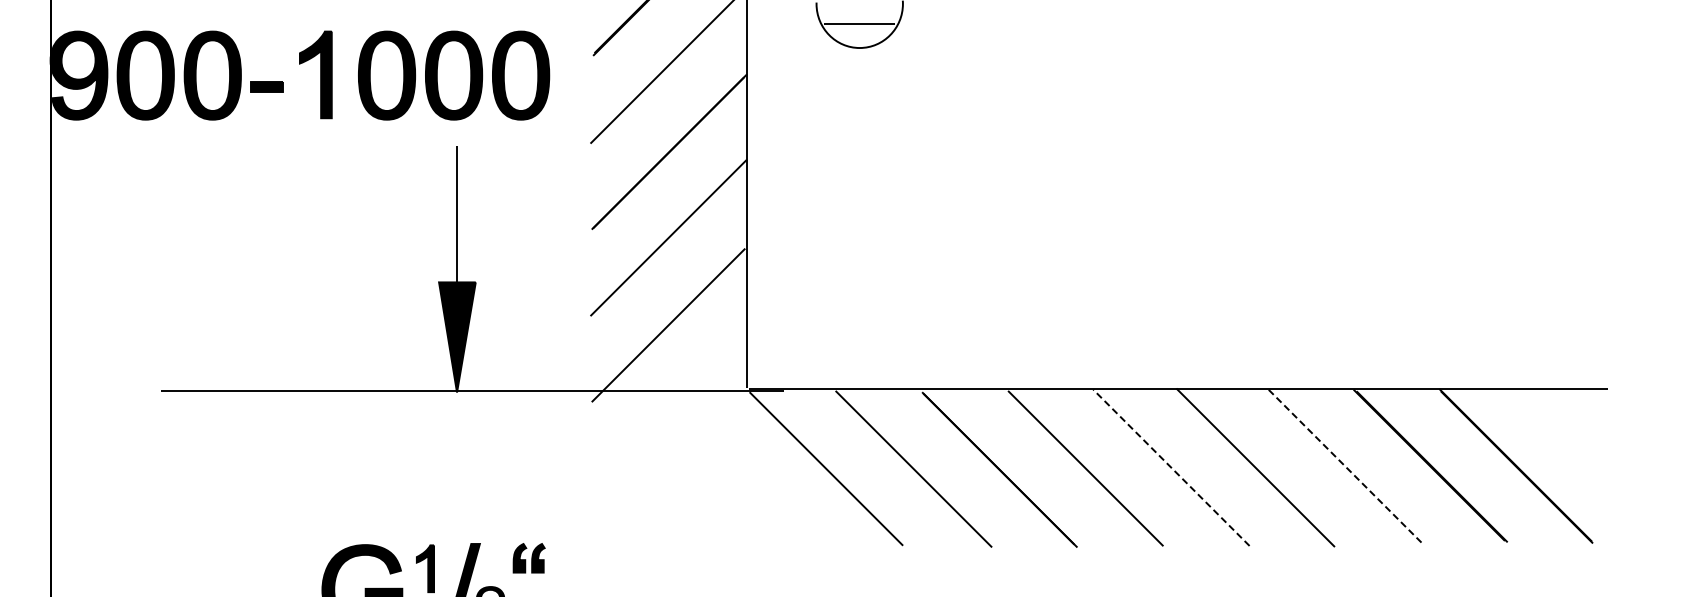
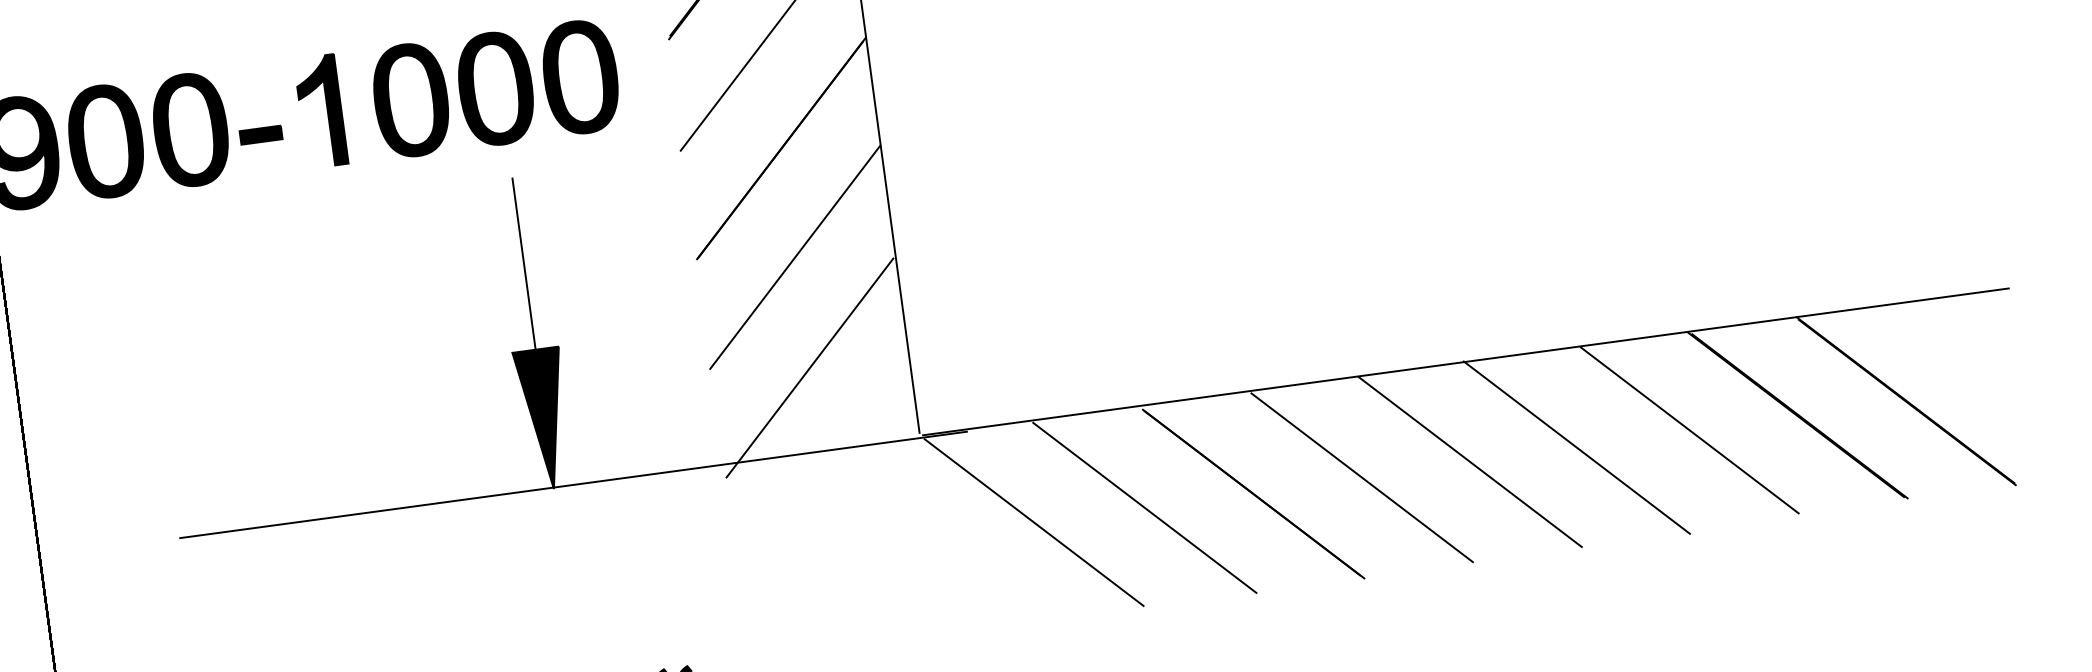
line: (1344, 465) -> (1688, 429), dashed -> solid
line: (1171, 467) -> (1470, 461), dashed -> solid

